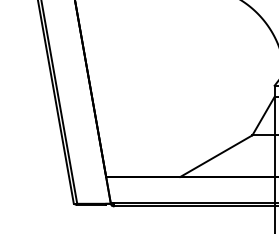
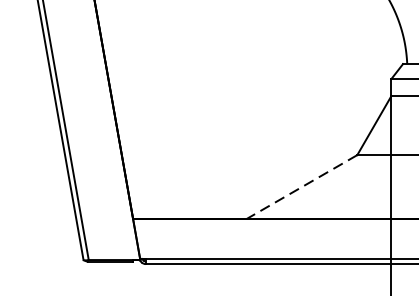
line: (216, 156) -> (302, 187), solid -> dashed

